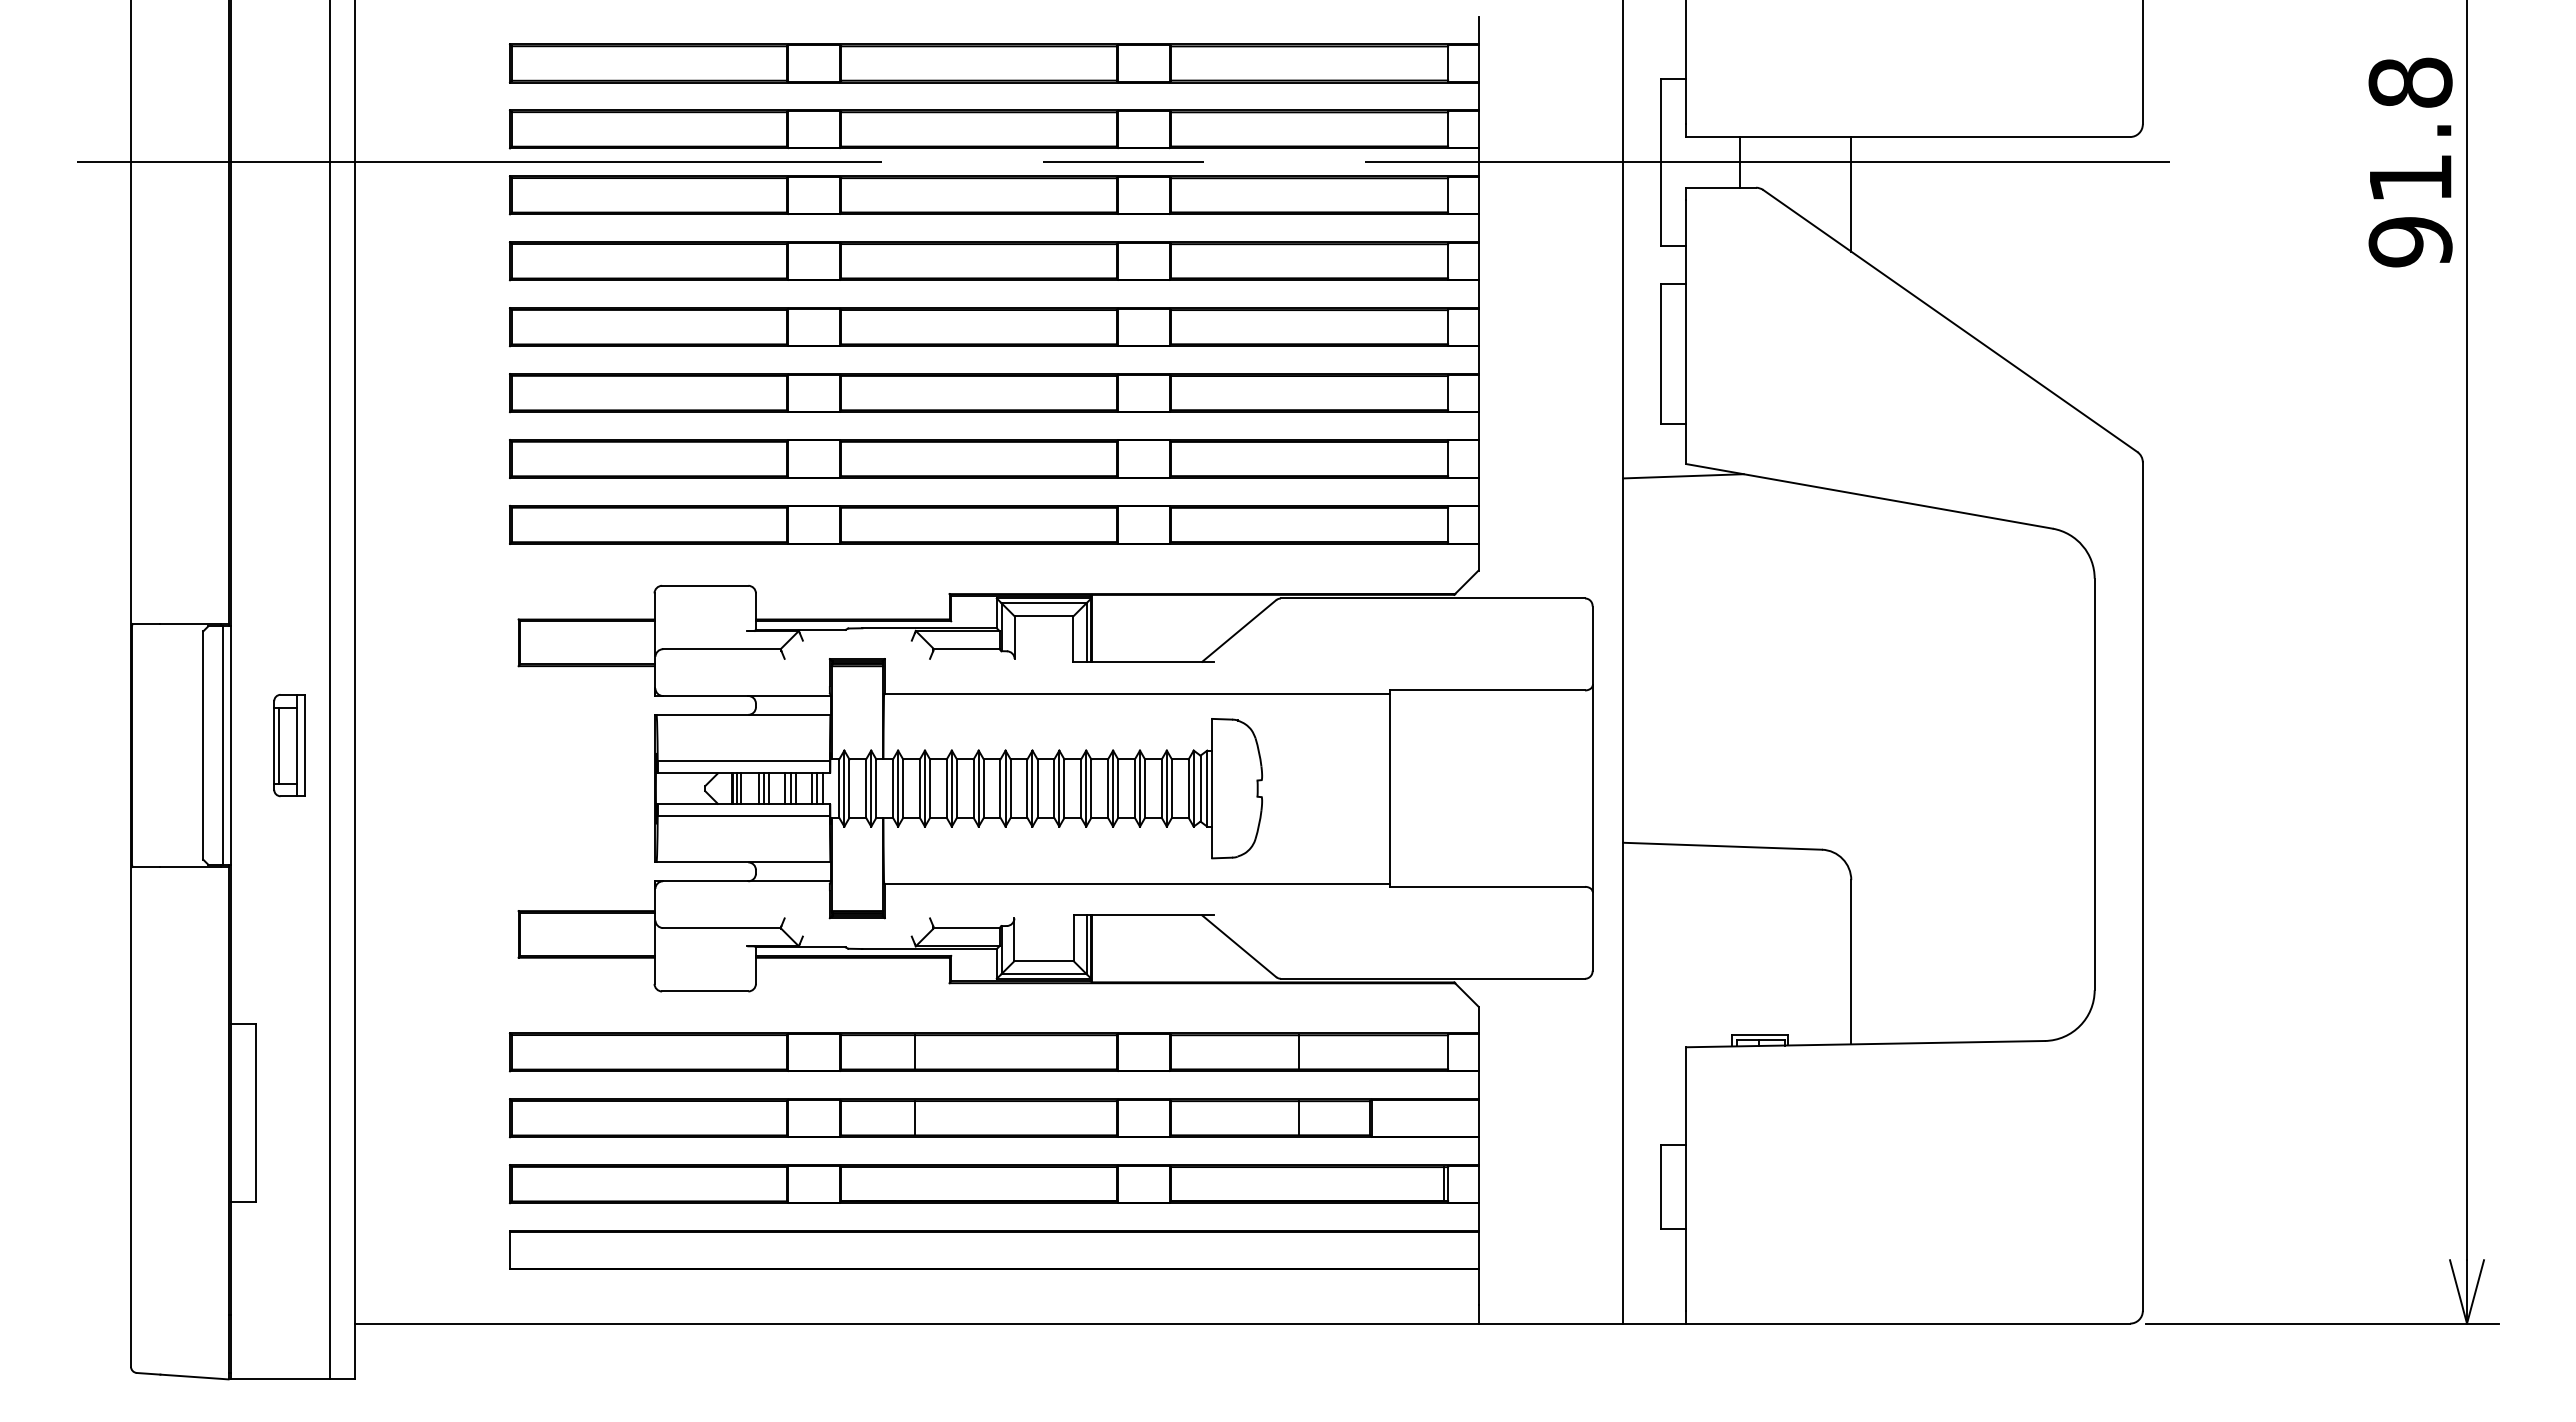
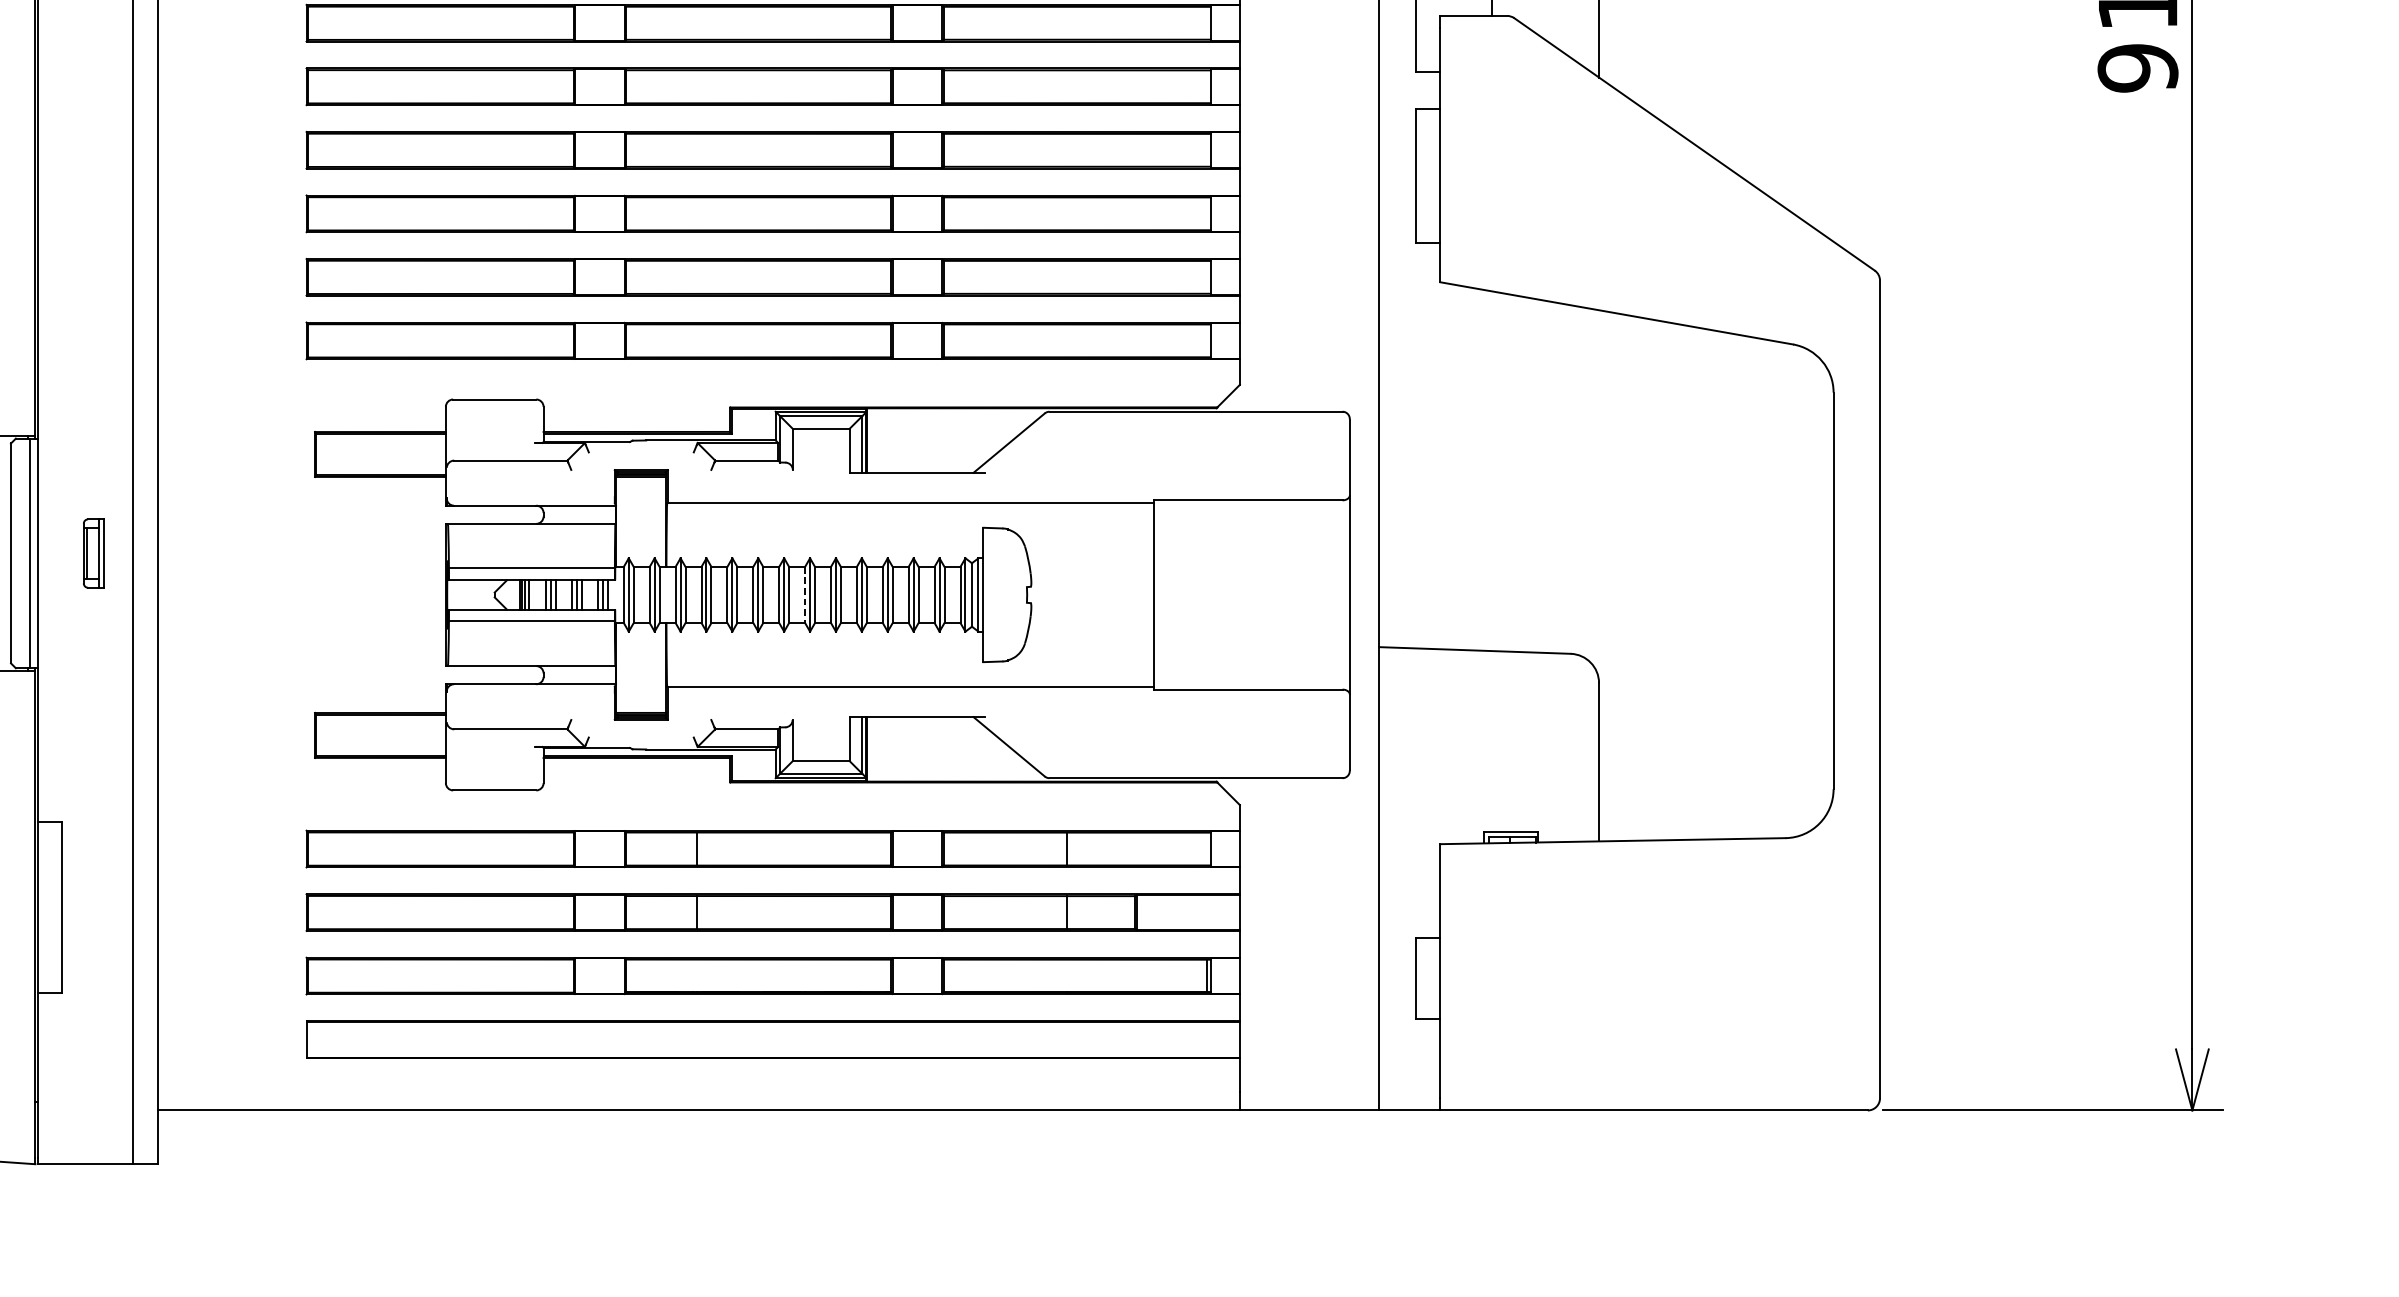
line: (1683, 476) -> (1437, 294), removed
part: (289, 745) -> (94, 553), size x0.7
line: (1027, 789) -> (805, 595), solid -> dashed

